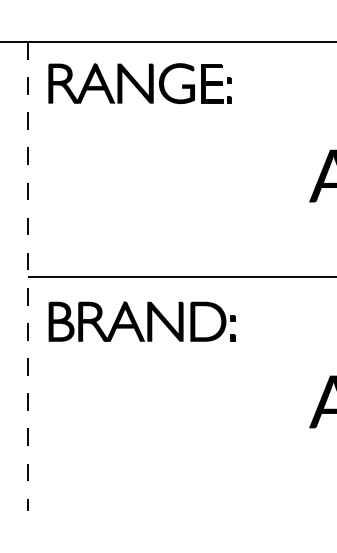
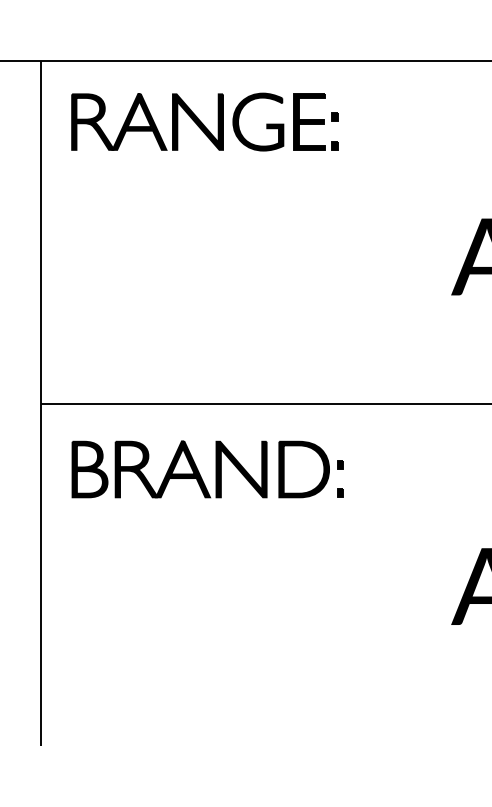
line: (28, 276) -> (41, 403), dashed -> solid

